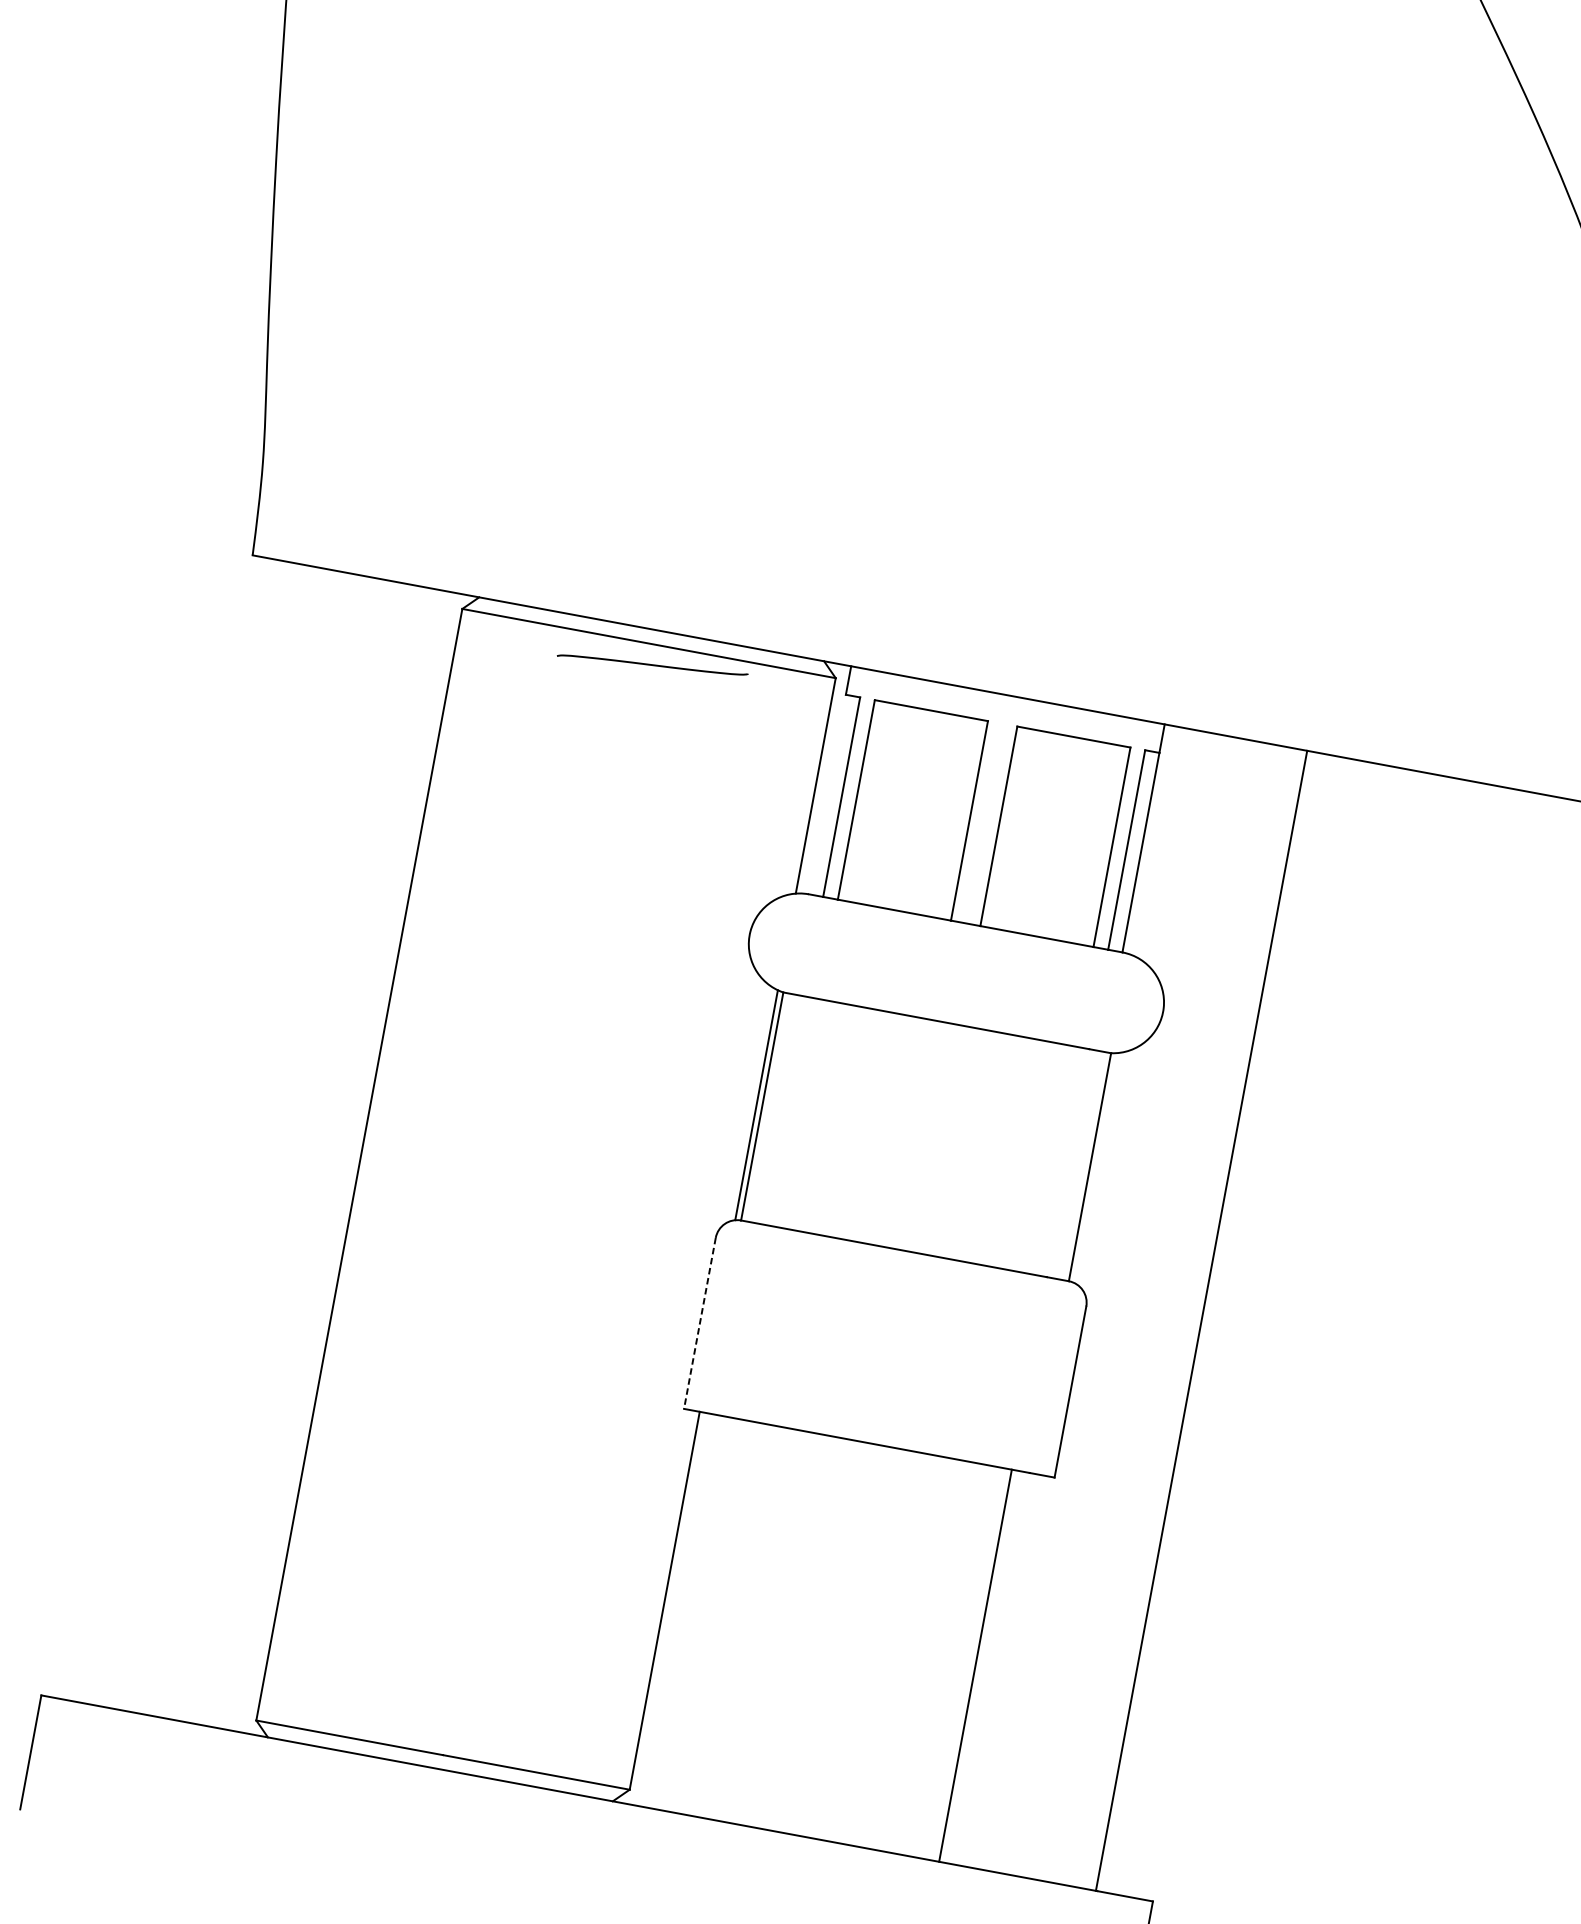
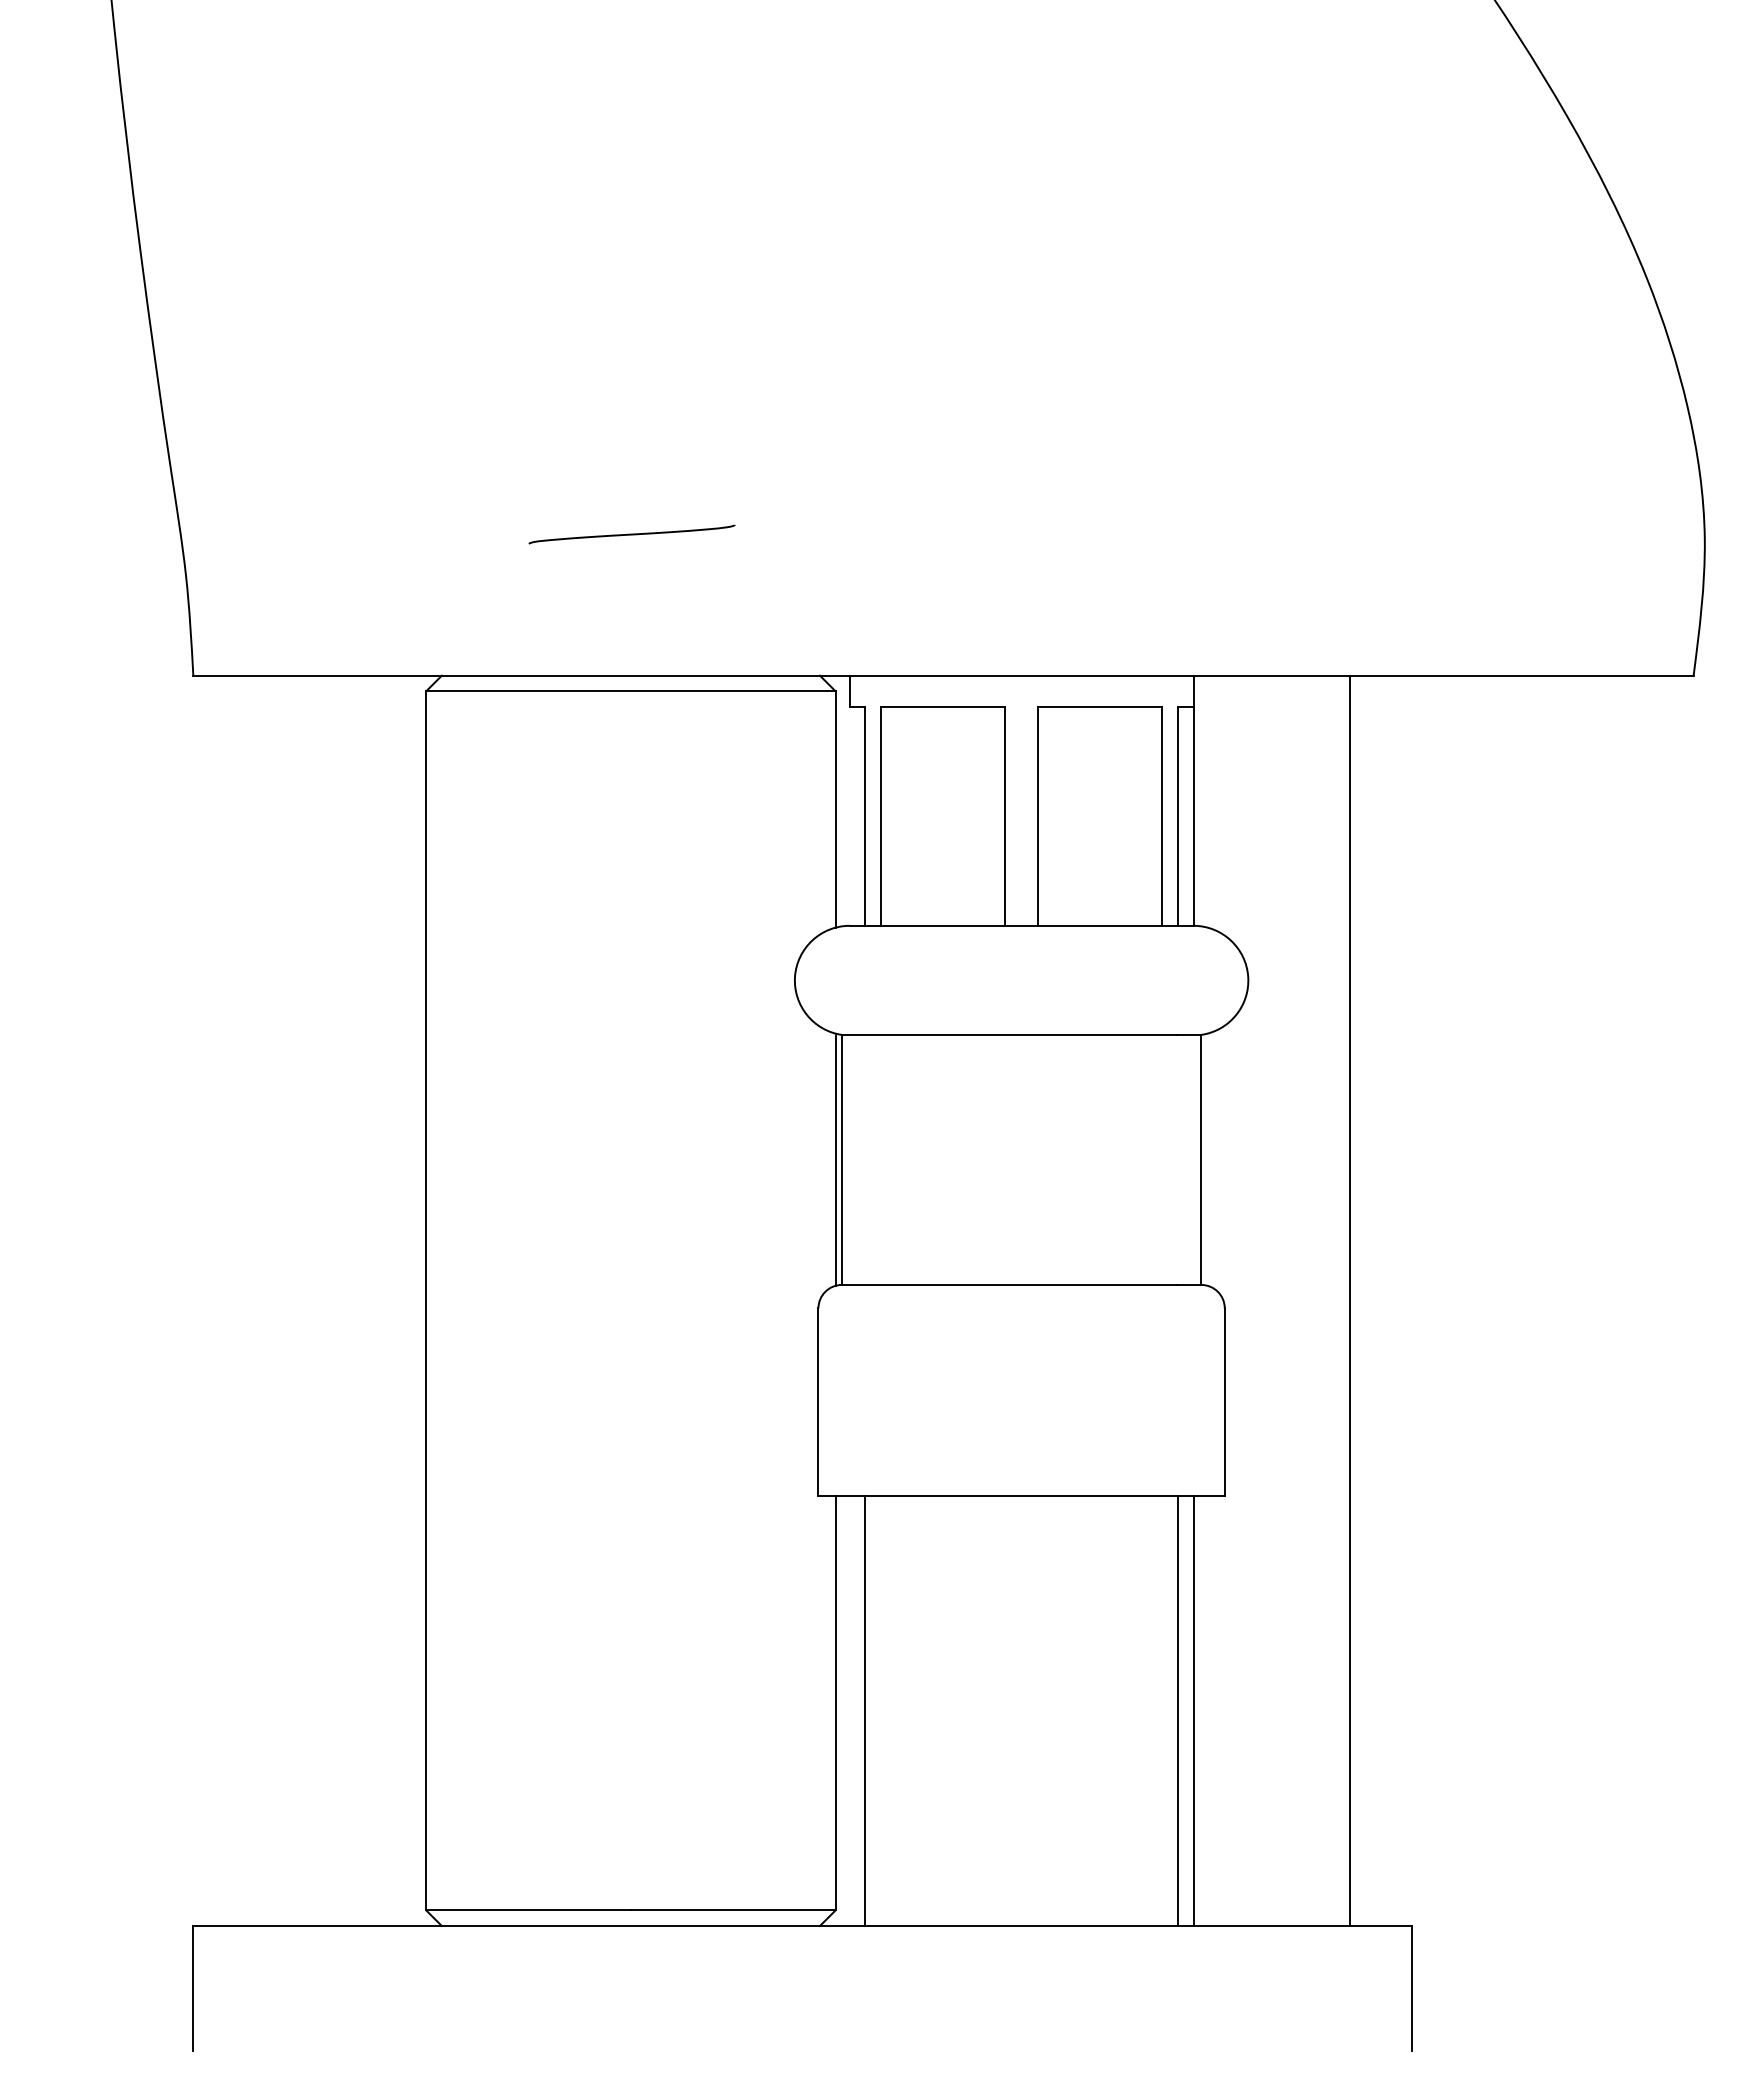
curve: (652, 665) -> (631, 534), moved
line: (699, 1323) -> (818, 1402), dashed -> solid
line: (690, 1612) -> (865, 1710), added
line: (989, 1667) -> (1193, 1710), added

